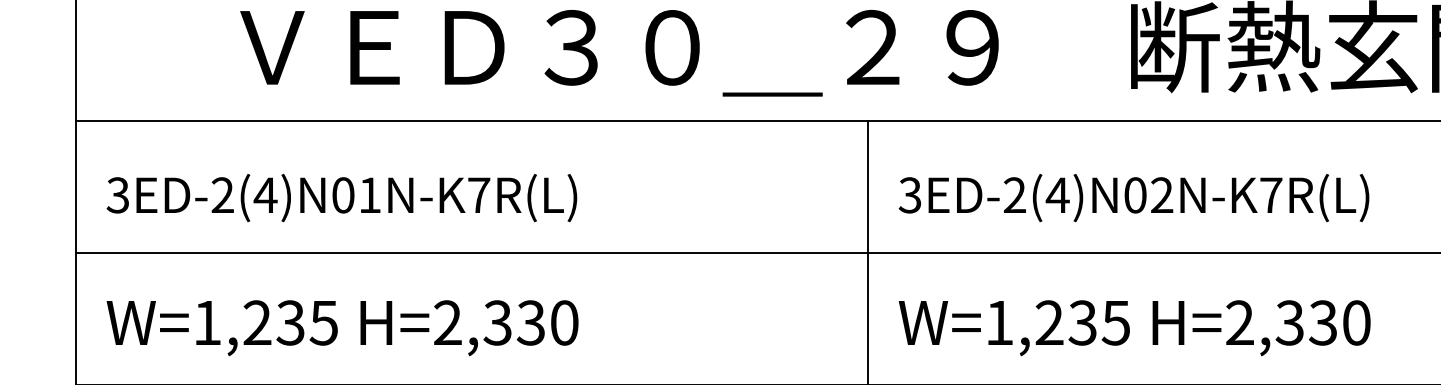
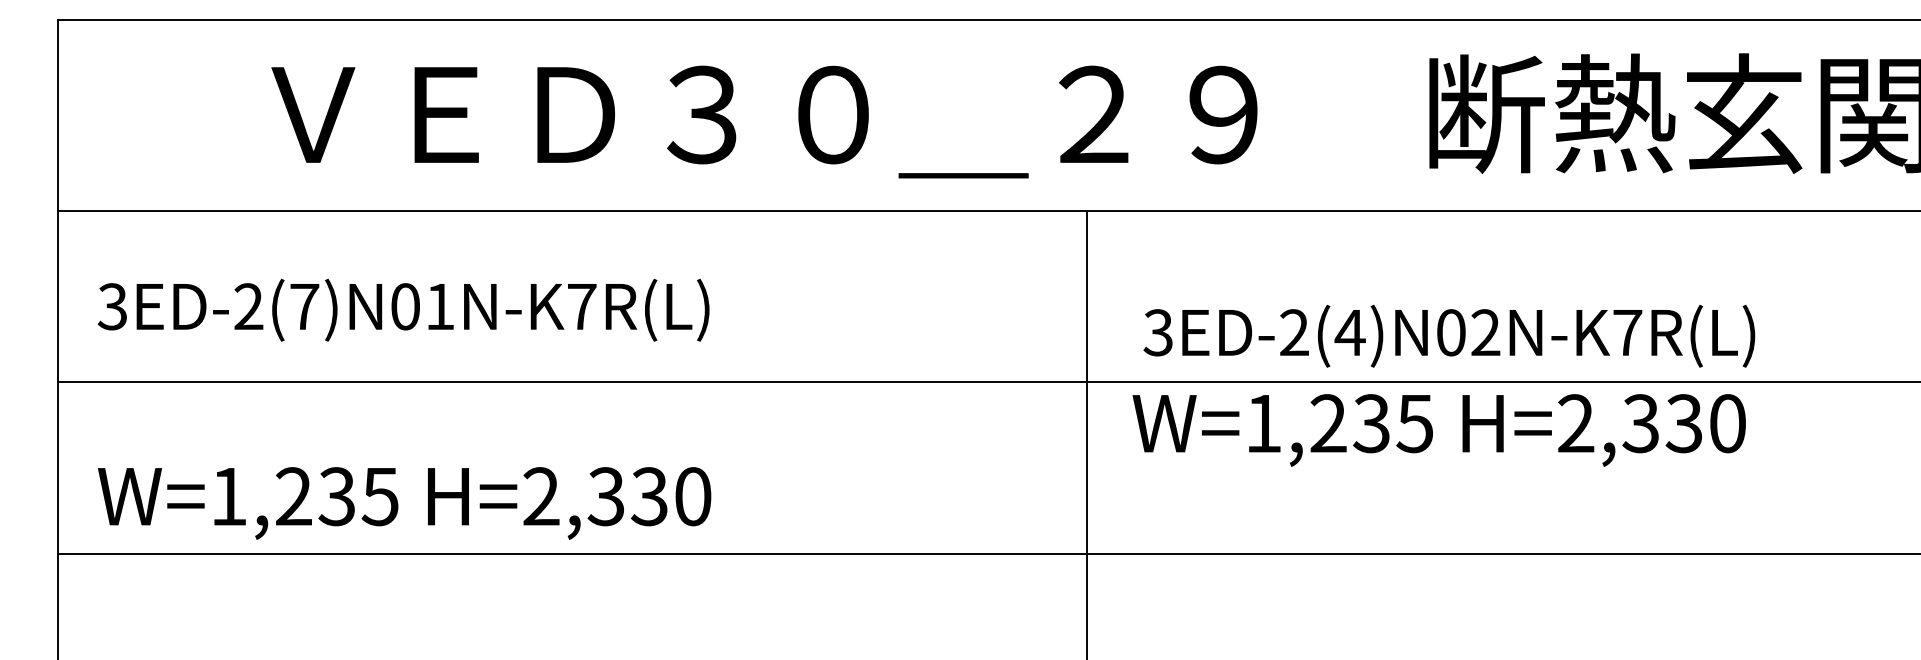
text: (265, 195) -> (304, 306), 3ED-2(4)N01N-K7R(L) -> 3ED-2(7)N01N-K7R(L)
text: (1134, 197) -> (1449, 335), moved
text: (342, 328) -> (404, 503), moved
text: (1134, 328) -> (1438, 430), moved

